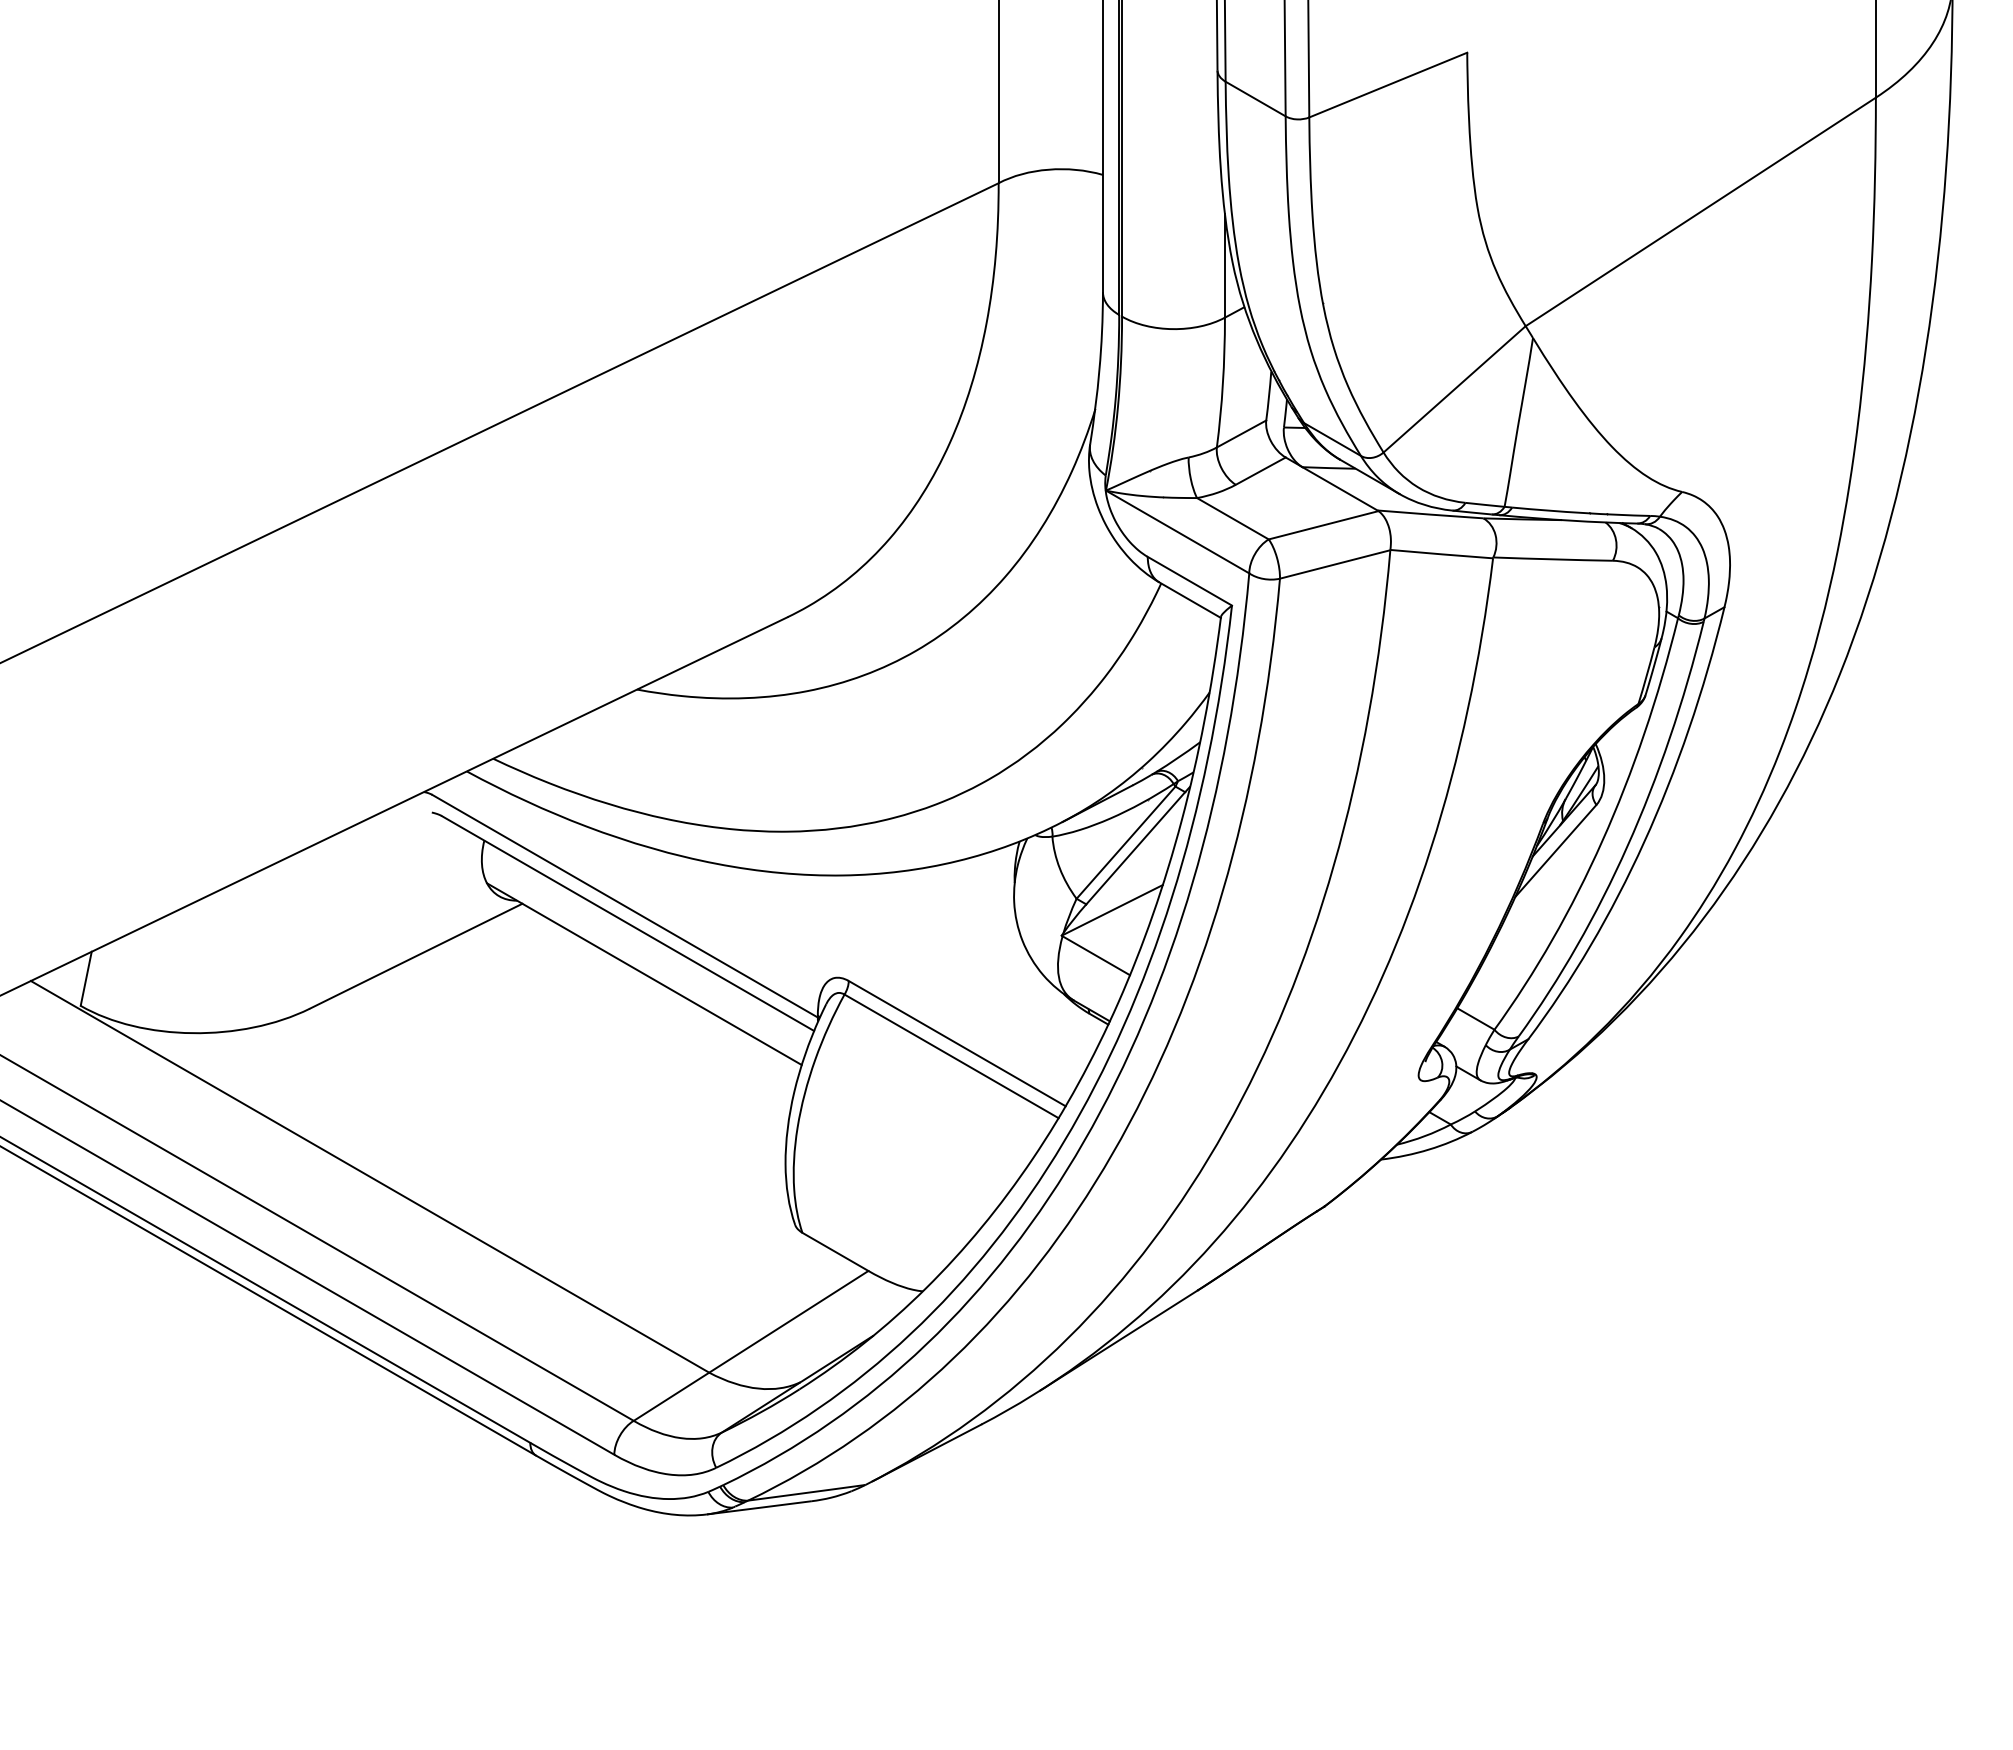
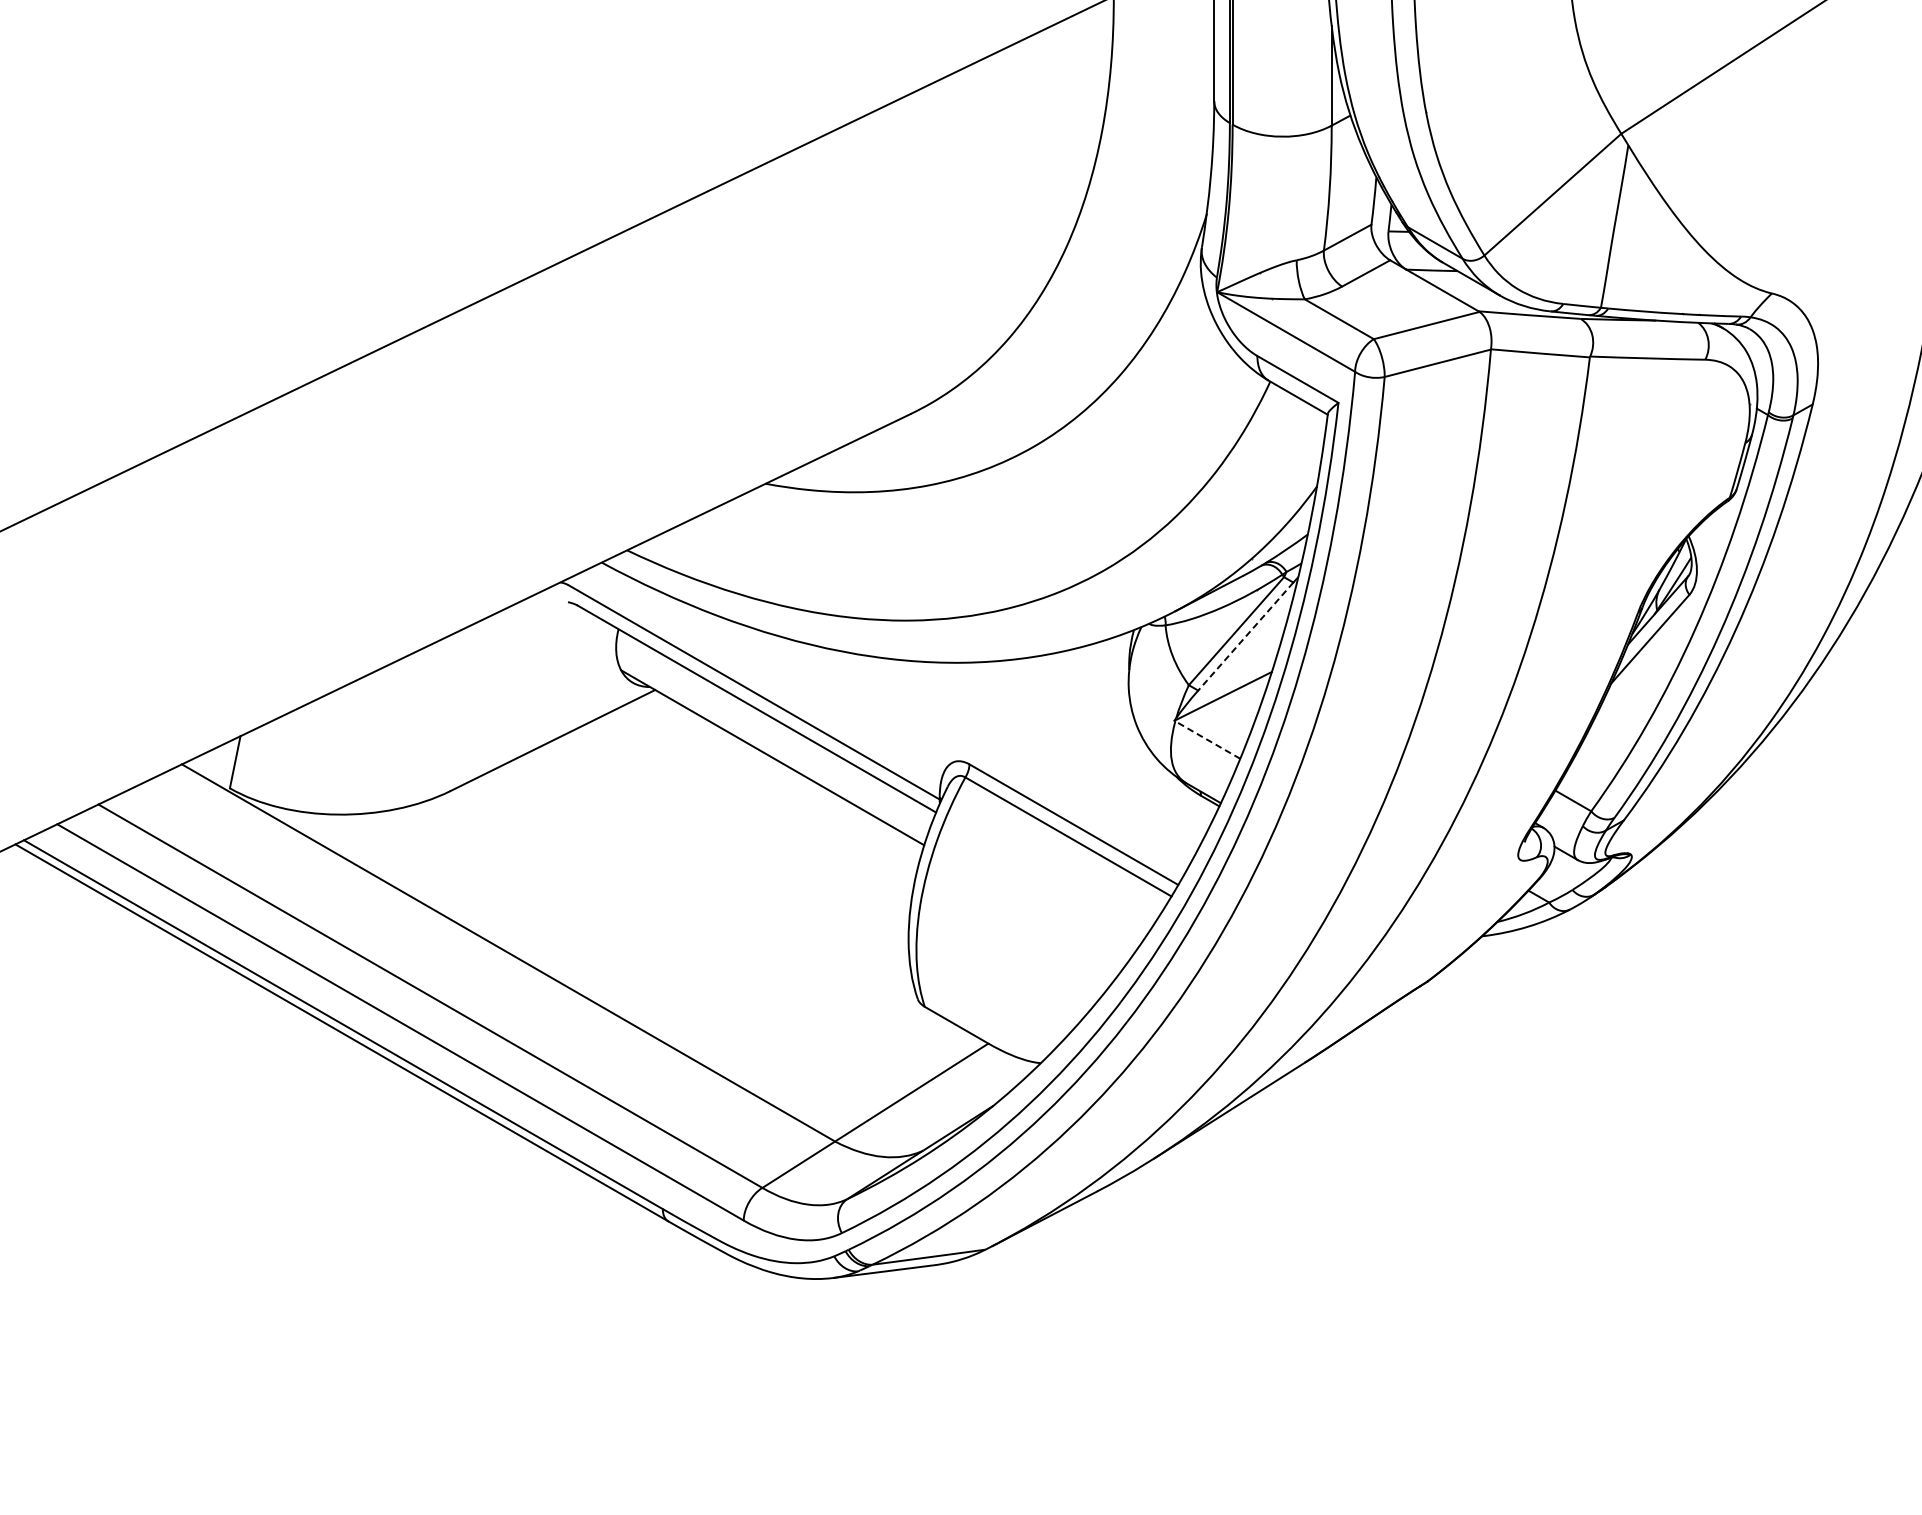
line: (1135, 848) -> (1245, 636), solid -> dashed
line: (1096, 955) -> (1208, 739), solid -> dashed

